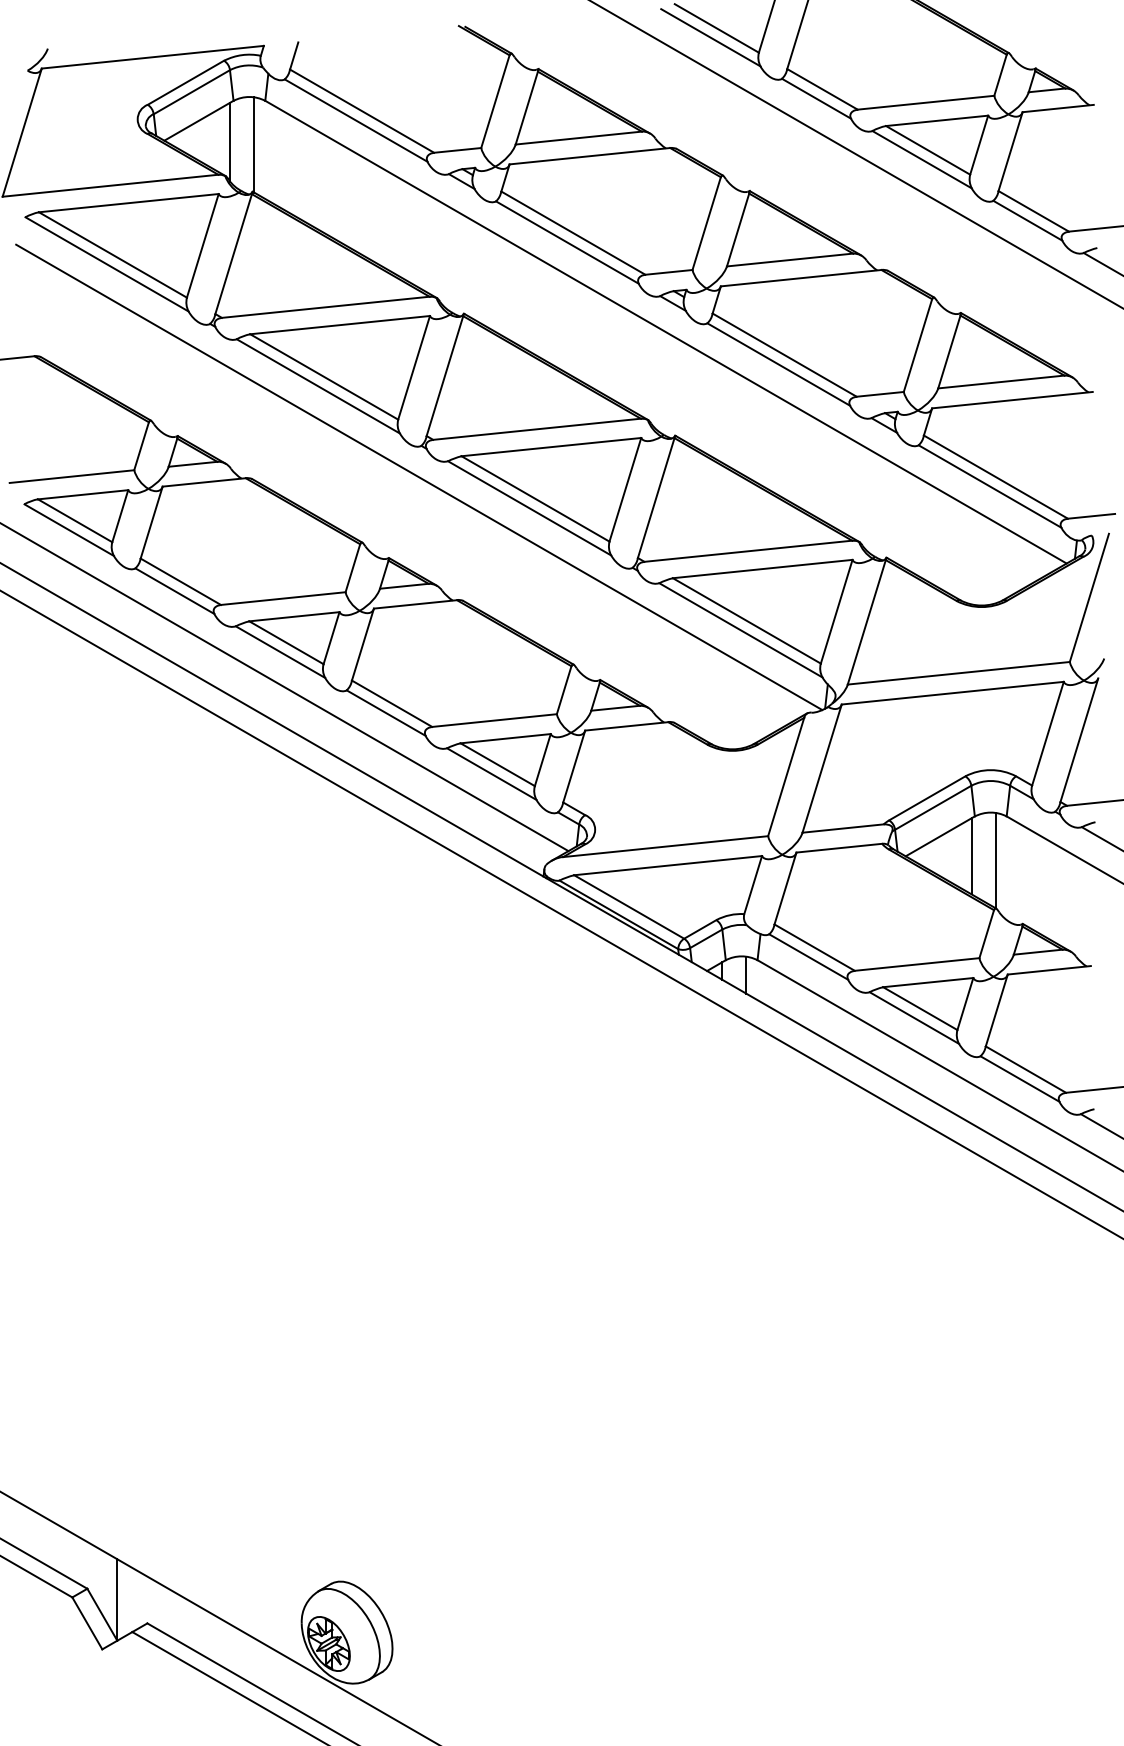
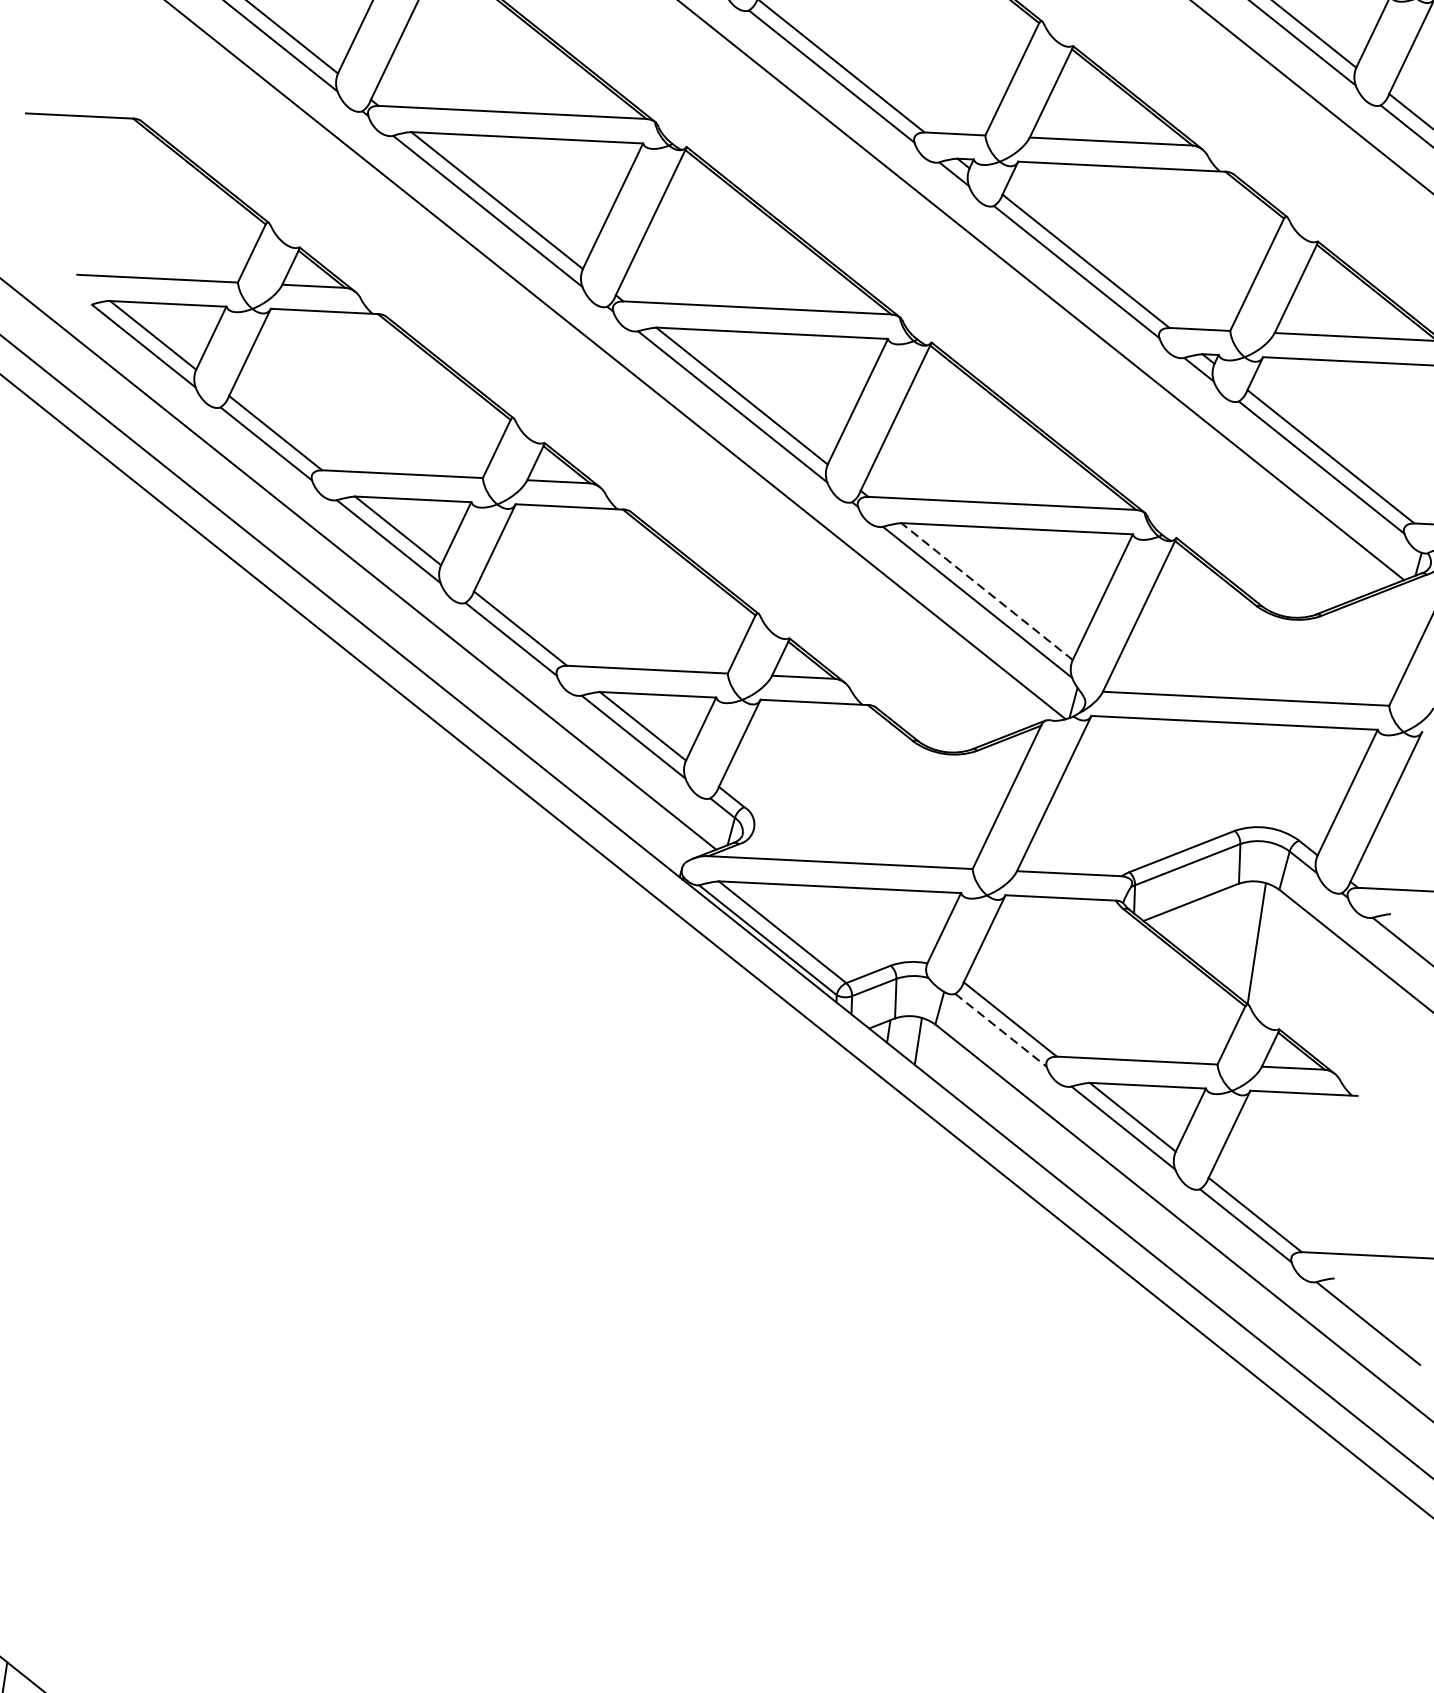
line: (746, 620) -> (986, 590), solid -> dashed
line: (971, 856) -> (1227, 933), removed
line: (808, 957) -> (1000, 1030), solid -> dashed

